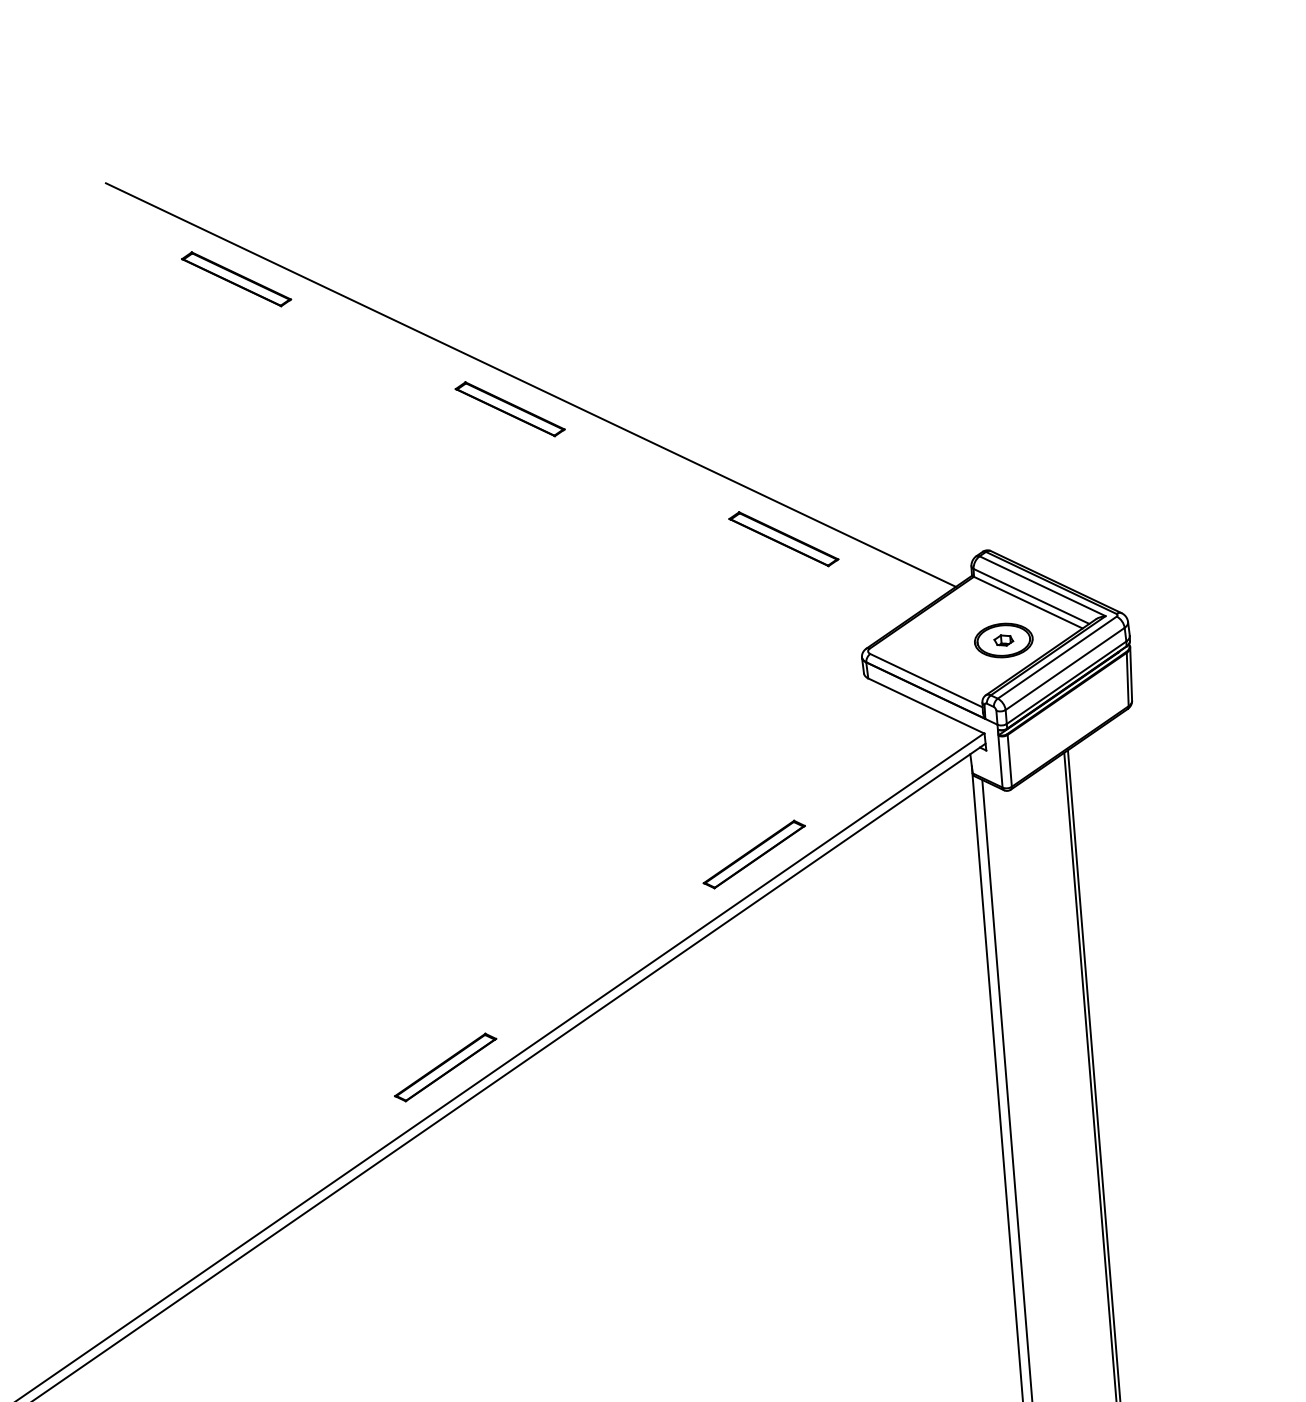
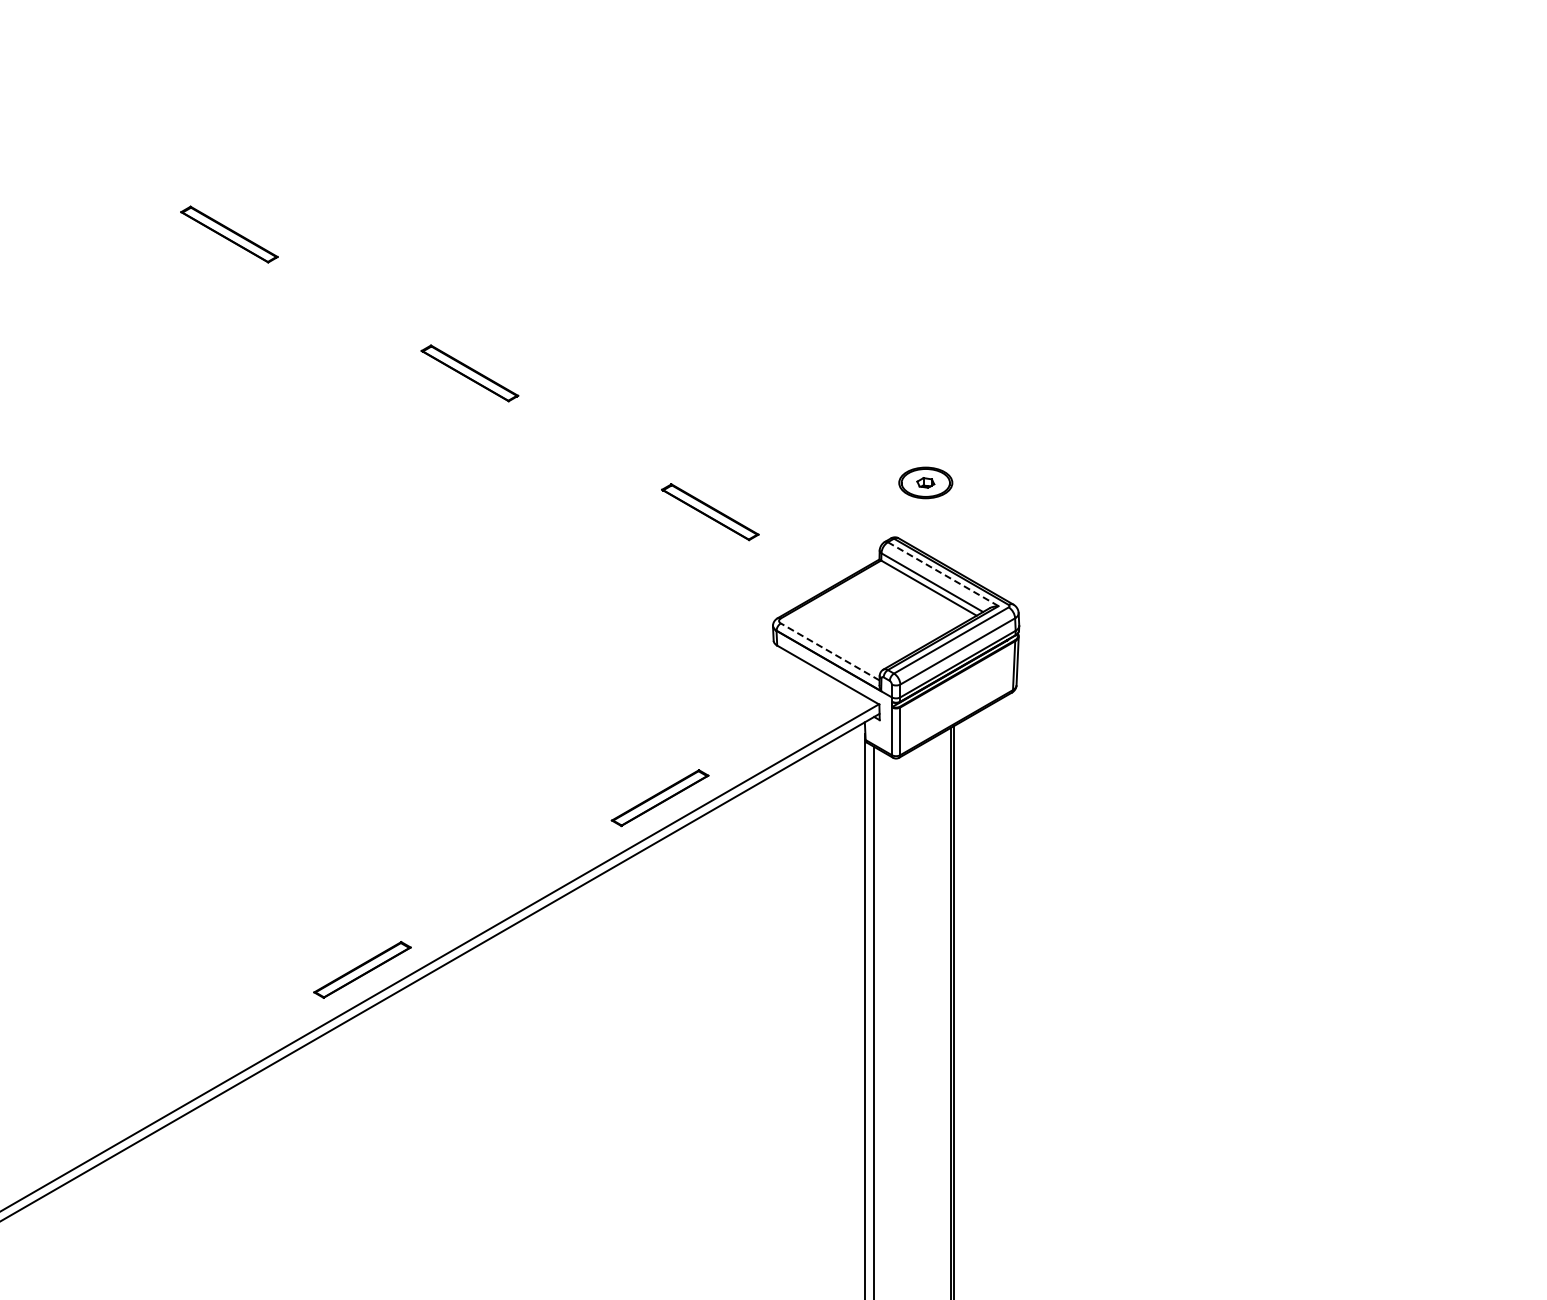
line: (530, 384) -> (490, 352), removed
line: (1042, 586) -> (943, 574), solid -> dashed
part: (1003, 640) -> (925, 482), moved
line: (925, 680) -> (829, 651), solid -> dashed

